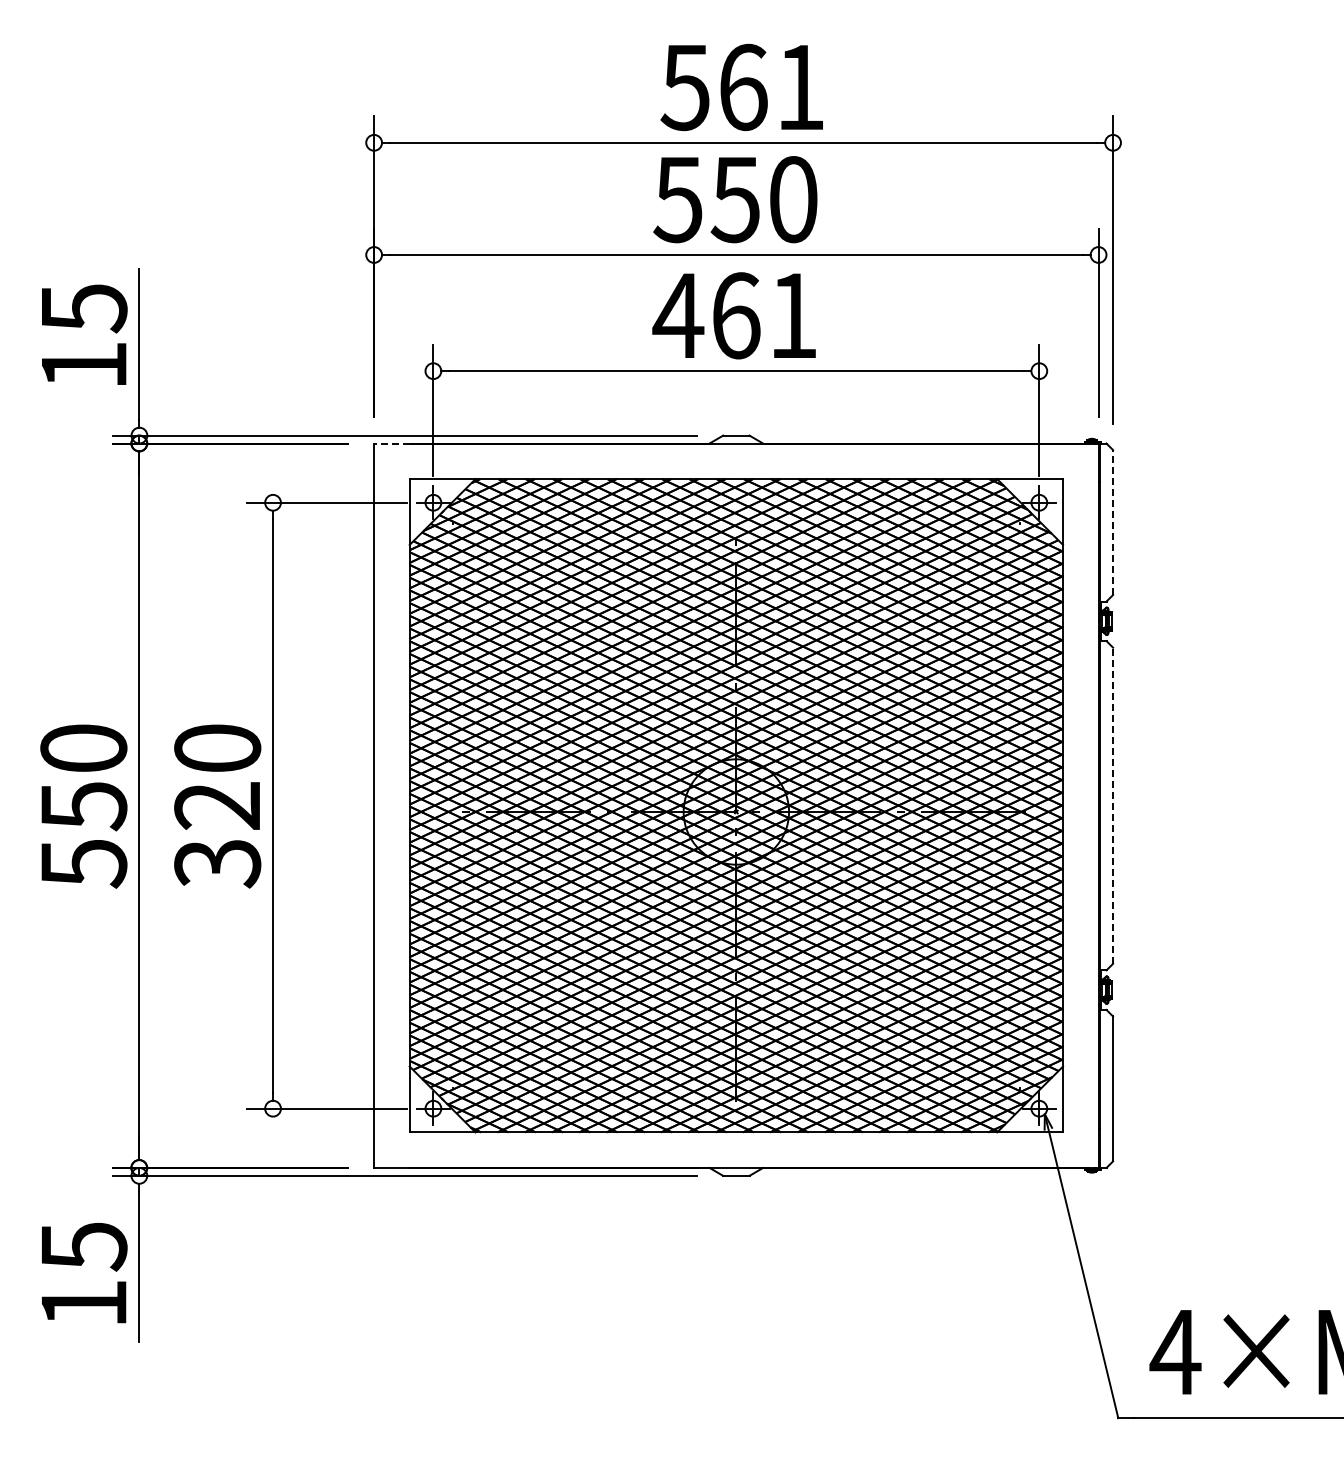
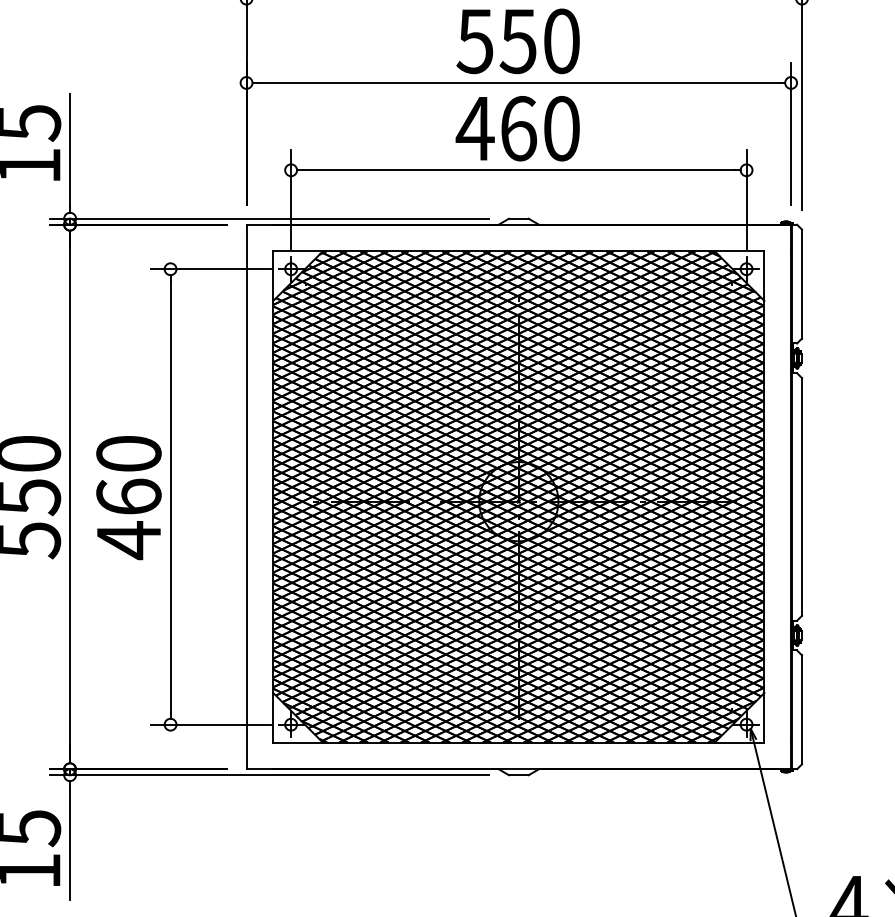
text: (793, 315) -> (561, 128), 461 -> 460
line: (391, 443) -> (259, 224), dashed -> solid
line: (1113, 522) -> (802, 284), dashed -> solid
line: (1113, 805) -> (802, 496), dashed -> solid
text: (217, 835) -> (128, 519), 320 -> 460

